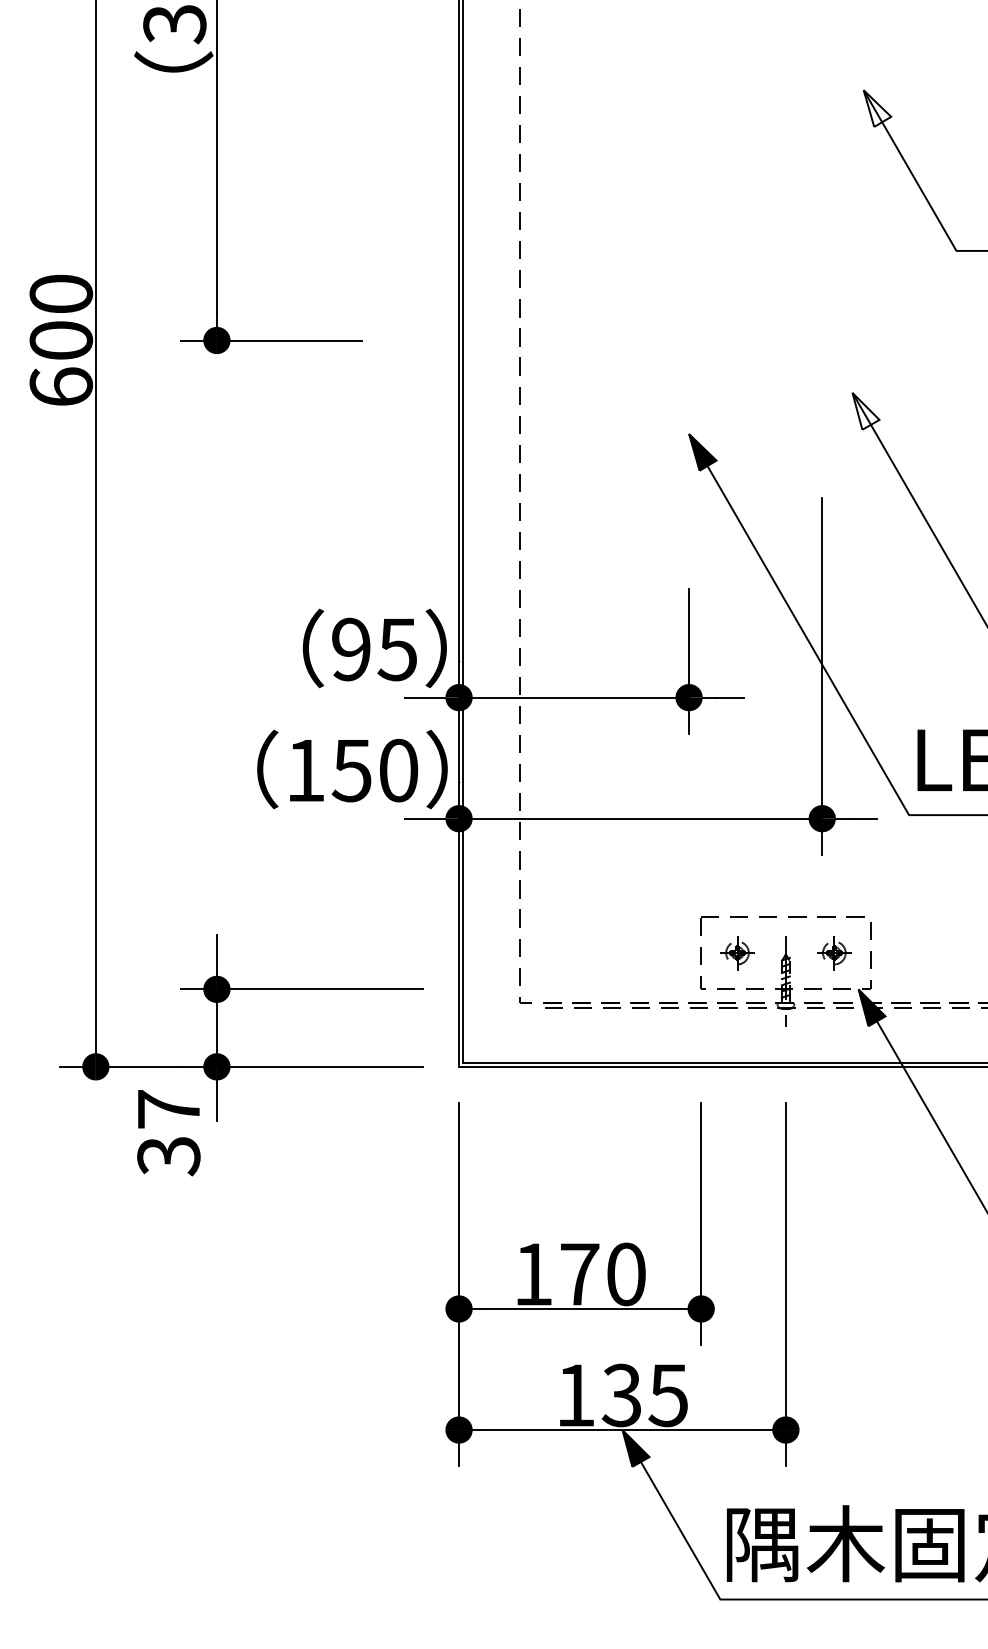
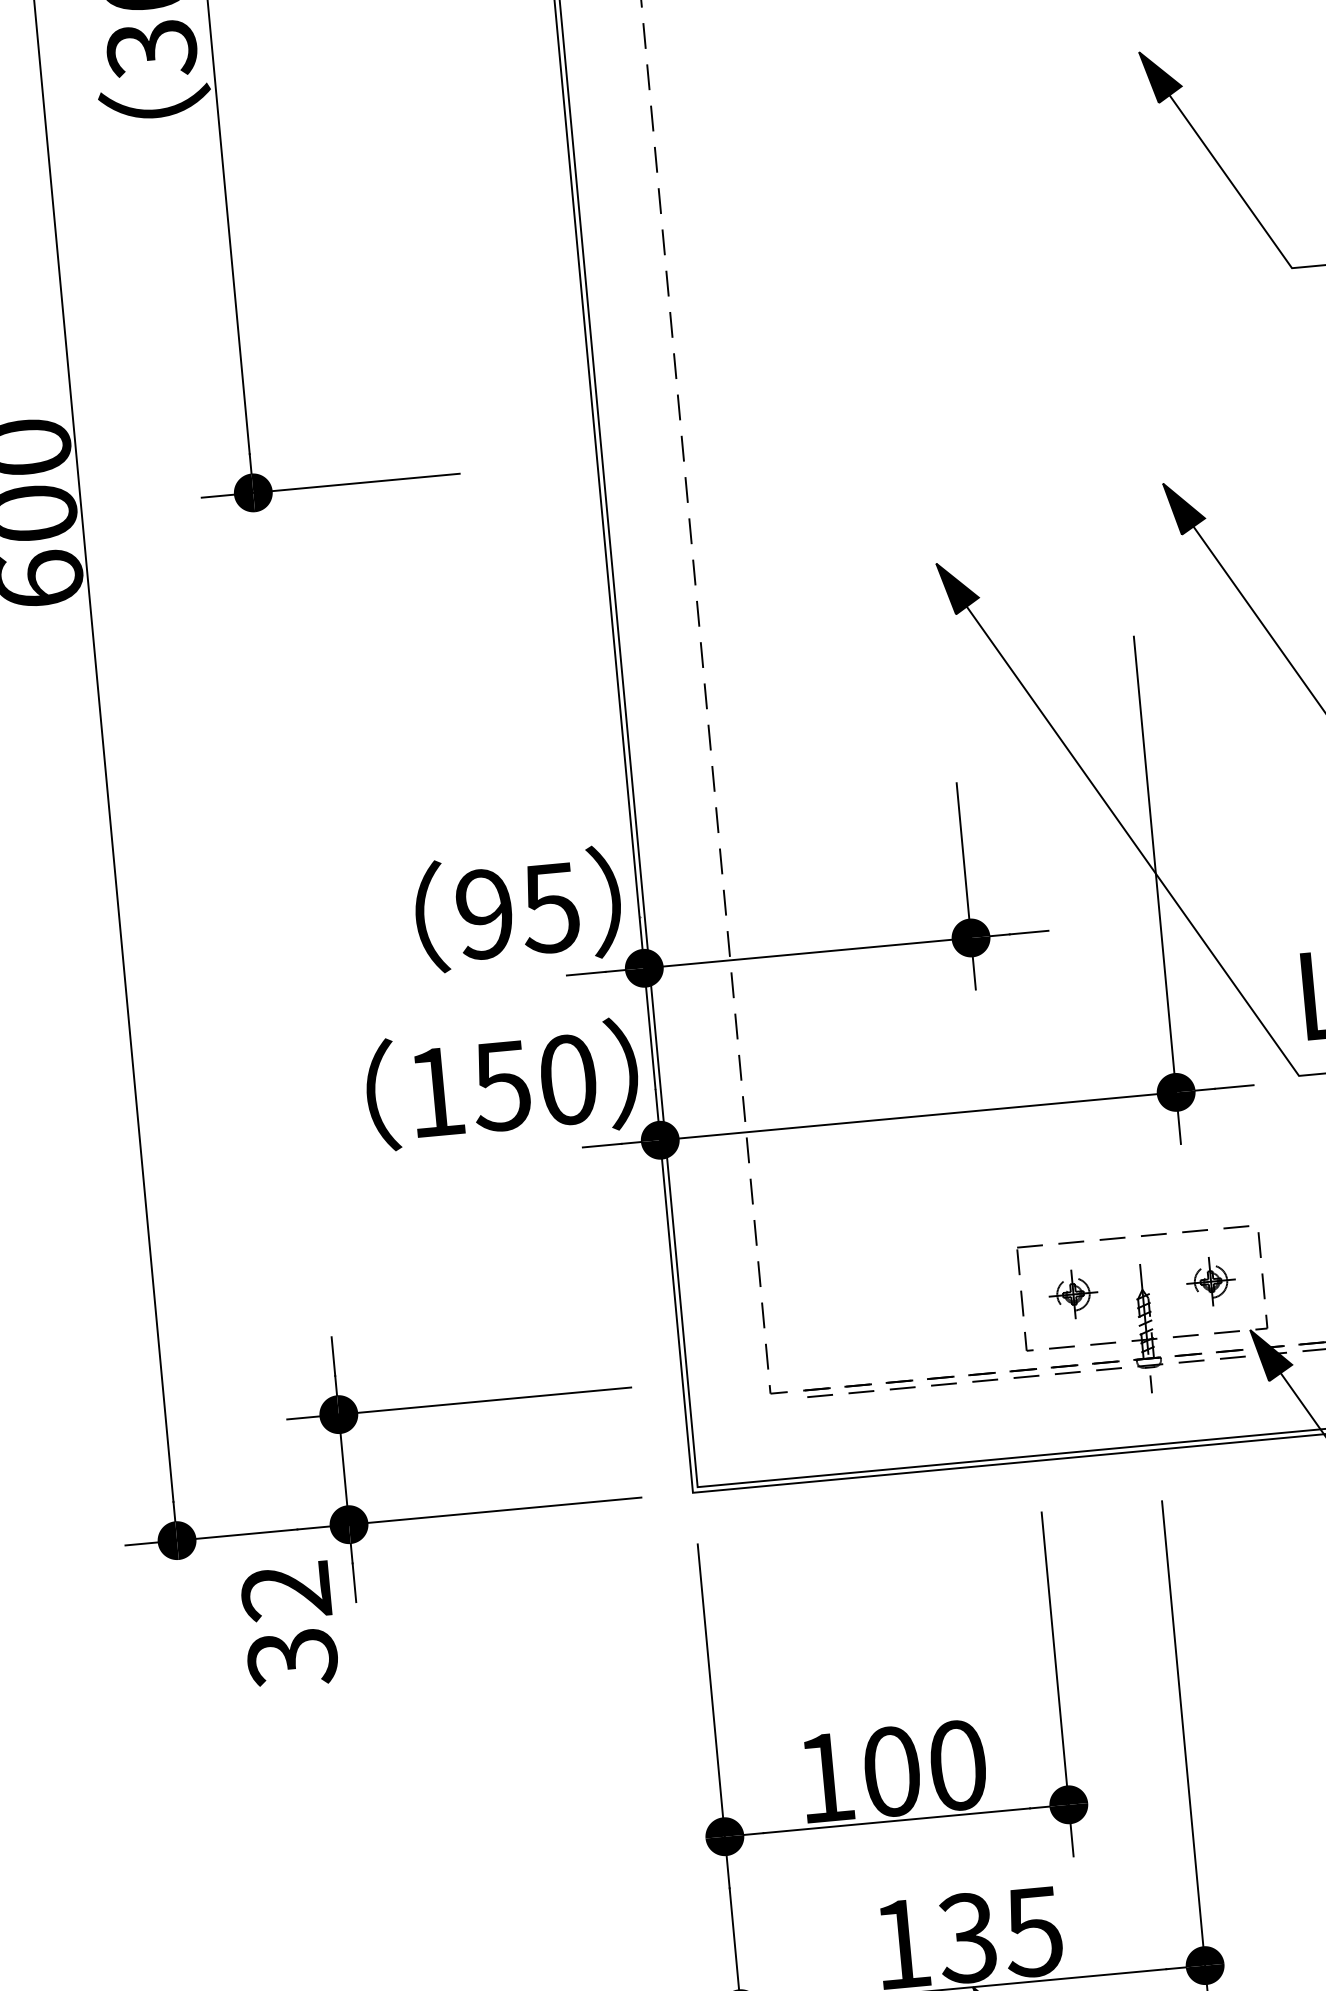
fill: (877, 108) -> (1161, 76), added
fill: (865, 410) -> (1183, 506), added
text: (168, 1109) -> (285, 1591), 37 -> 32
text: (580, 1274) -> (892, 1771), 170 -> 100

